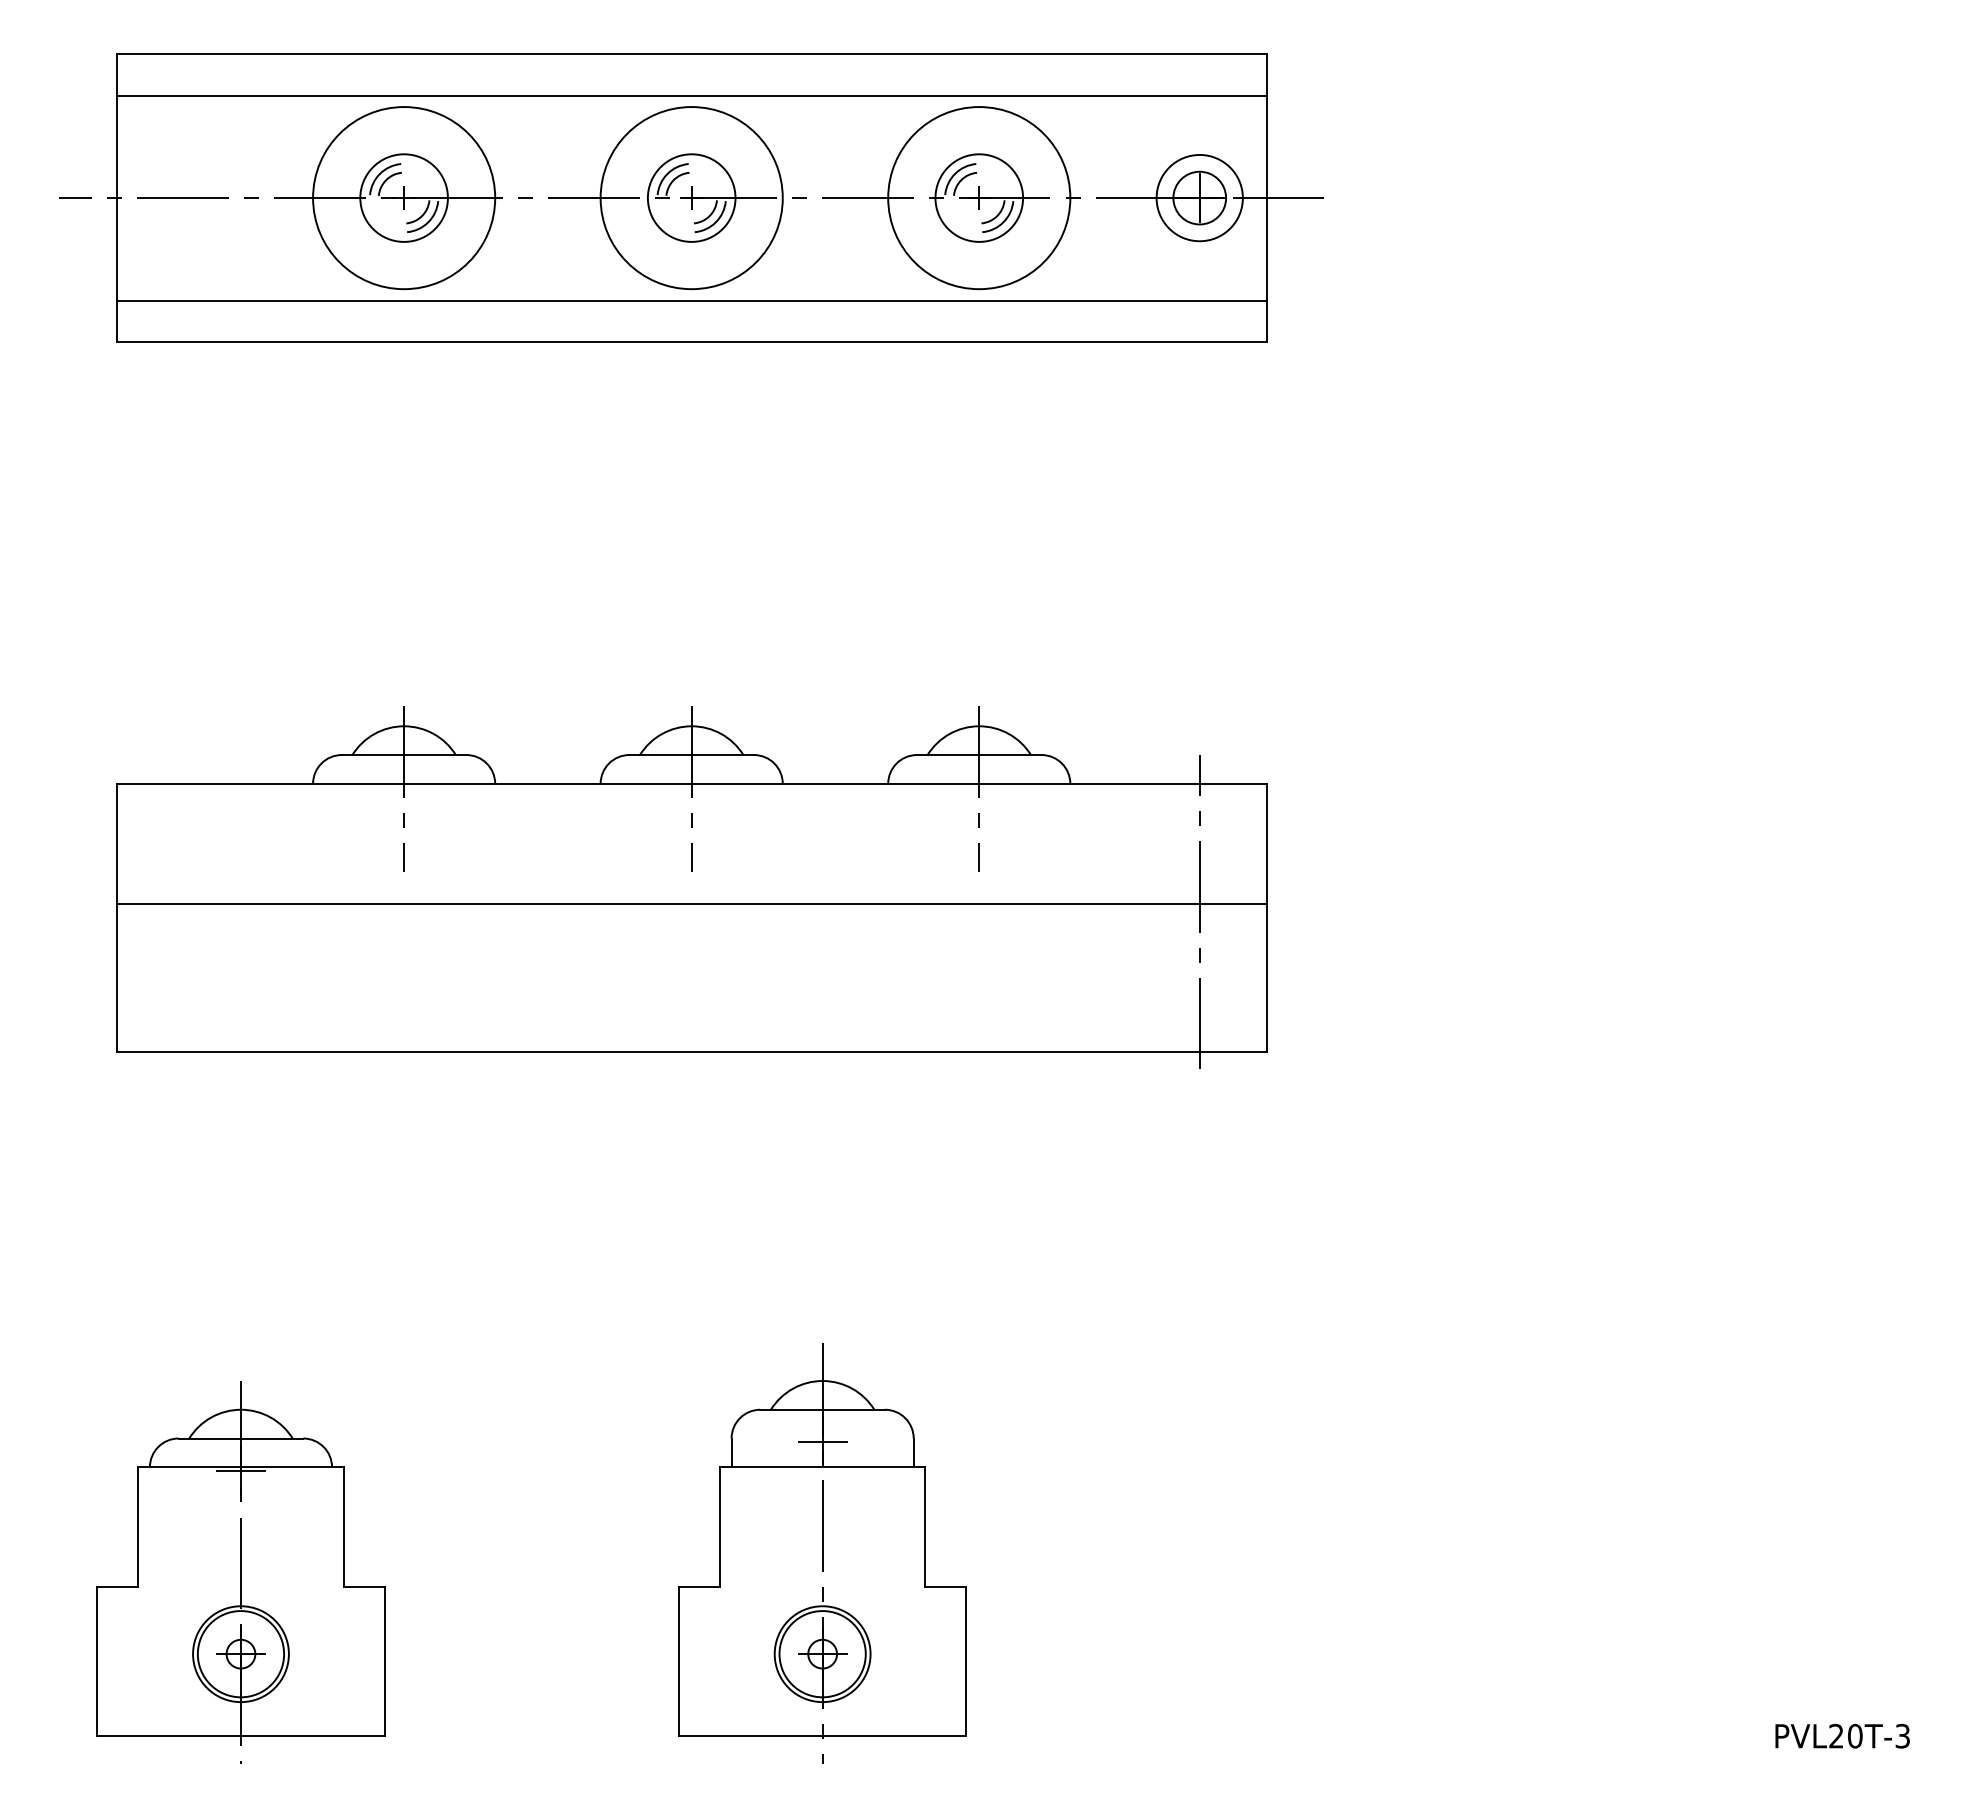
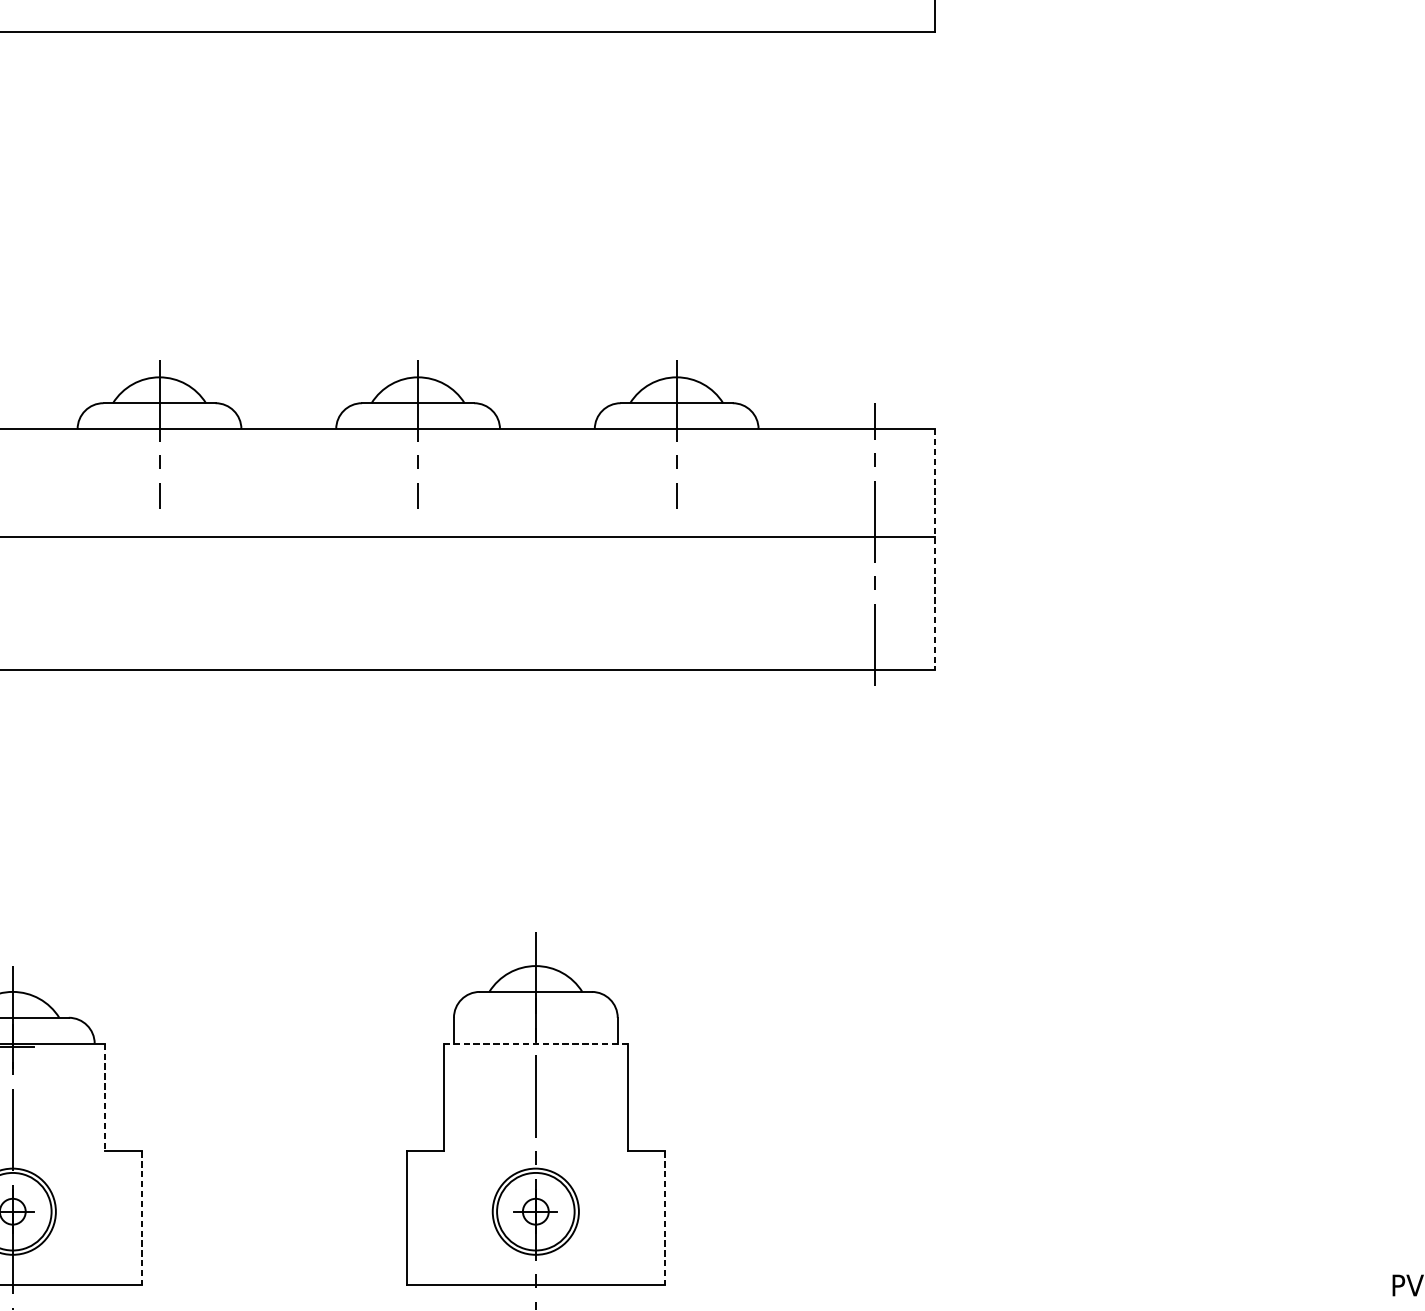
line: (1266, 918) -> (934, 550), solid -> dashed
line: (822, 1441) -> (535, 1020), removed
line: (822, 1467) -> (535, 1043), solid -> dashed
line: (343, 1527) -> (105, 1097), solid -> dashed
line: (384, 1661) -> (141, 1218), solid -> dashed
line: (966, 1661) -> (665, 1218), solid -> dashed

